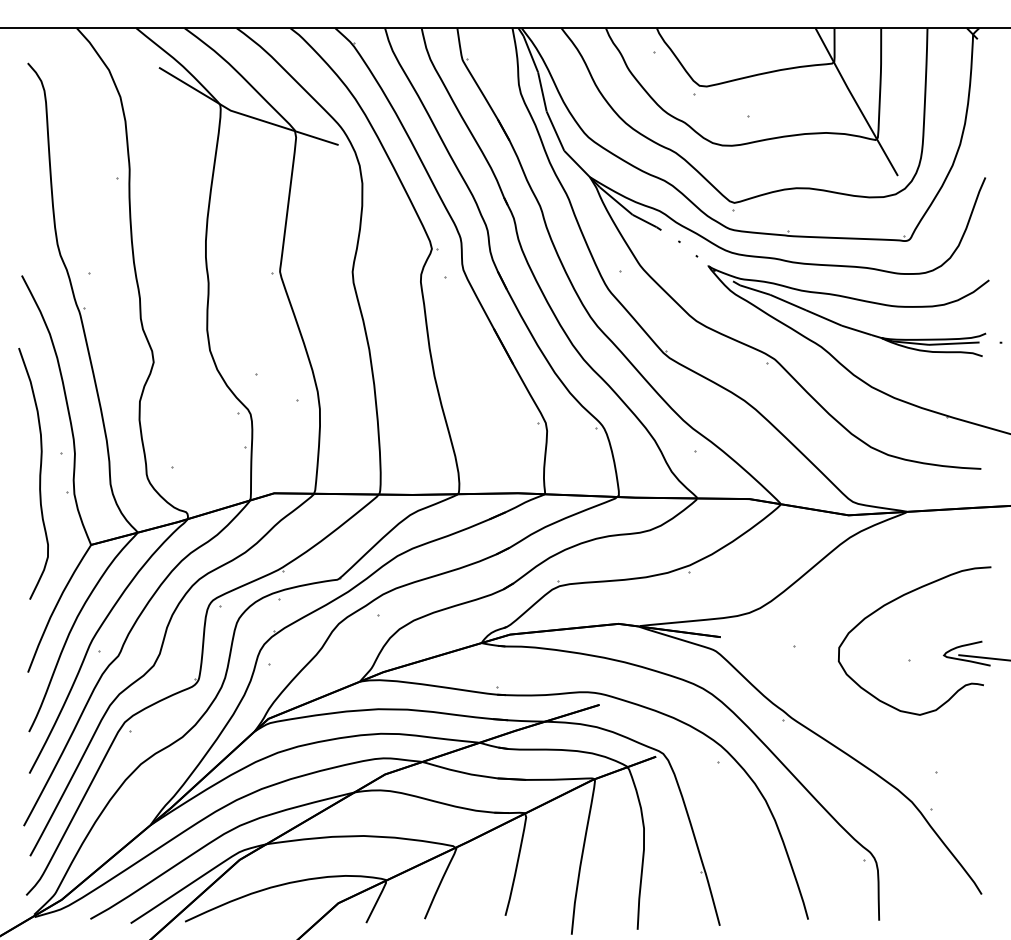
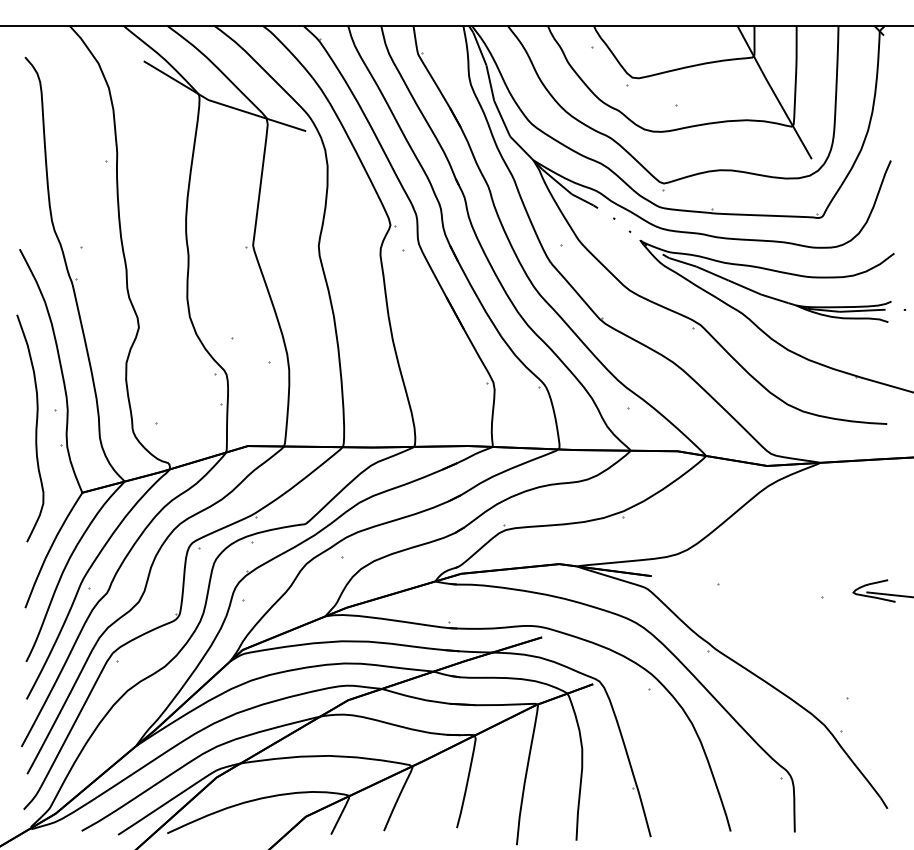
curve: (894, 601) -> (808, 543), removed

